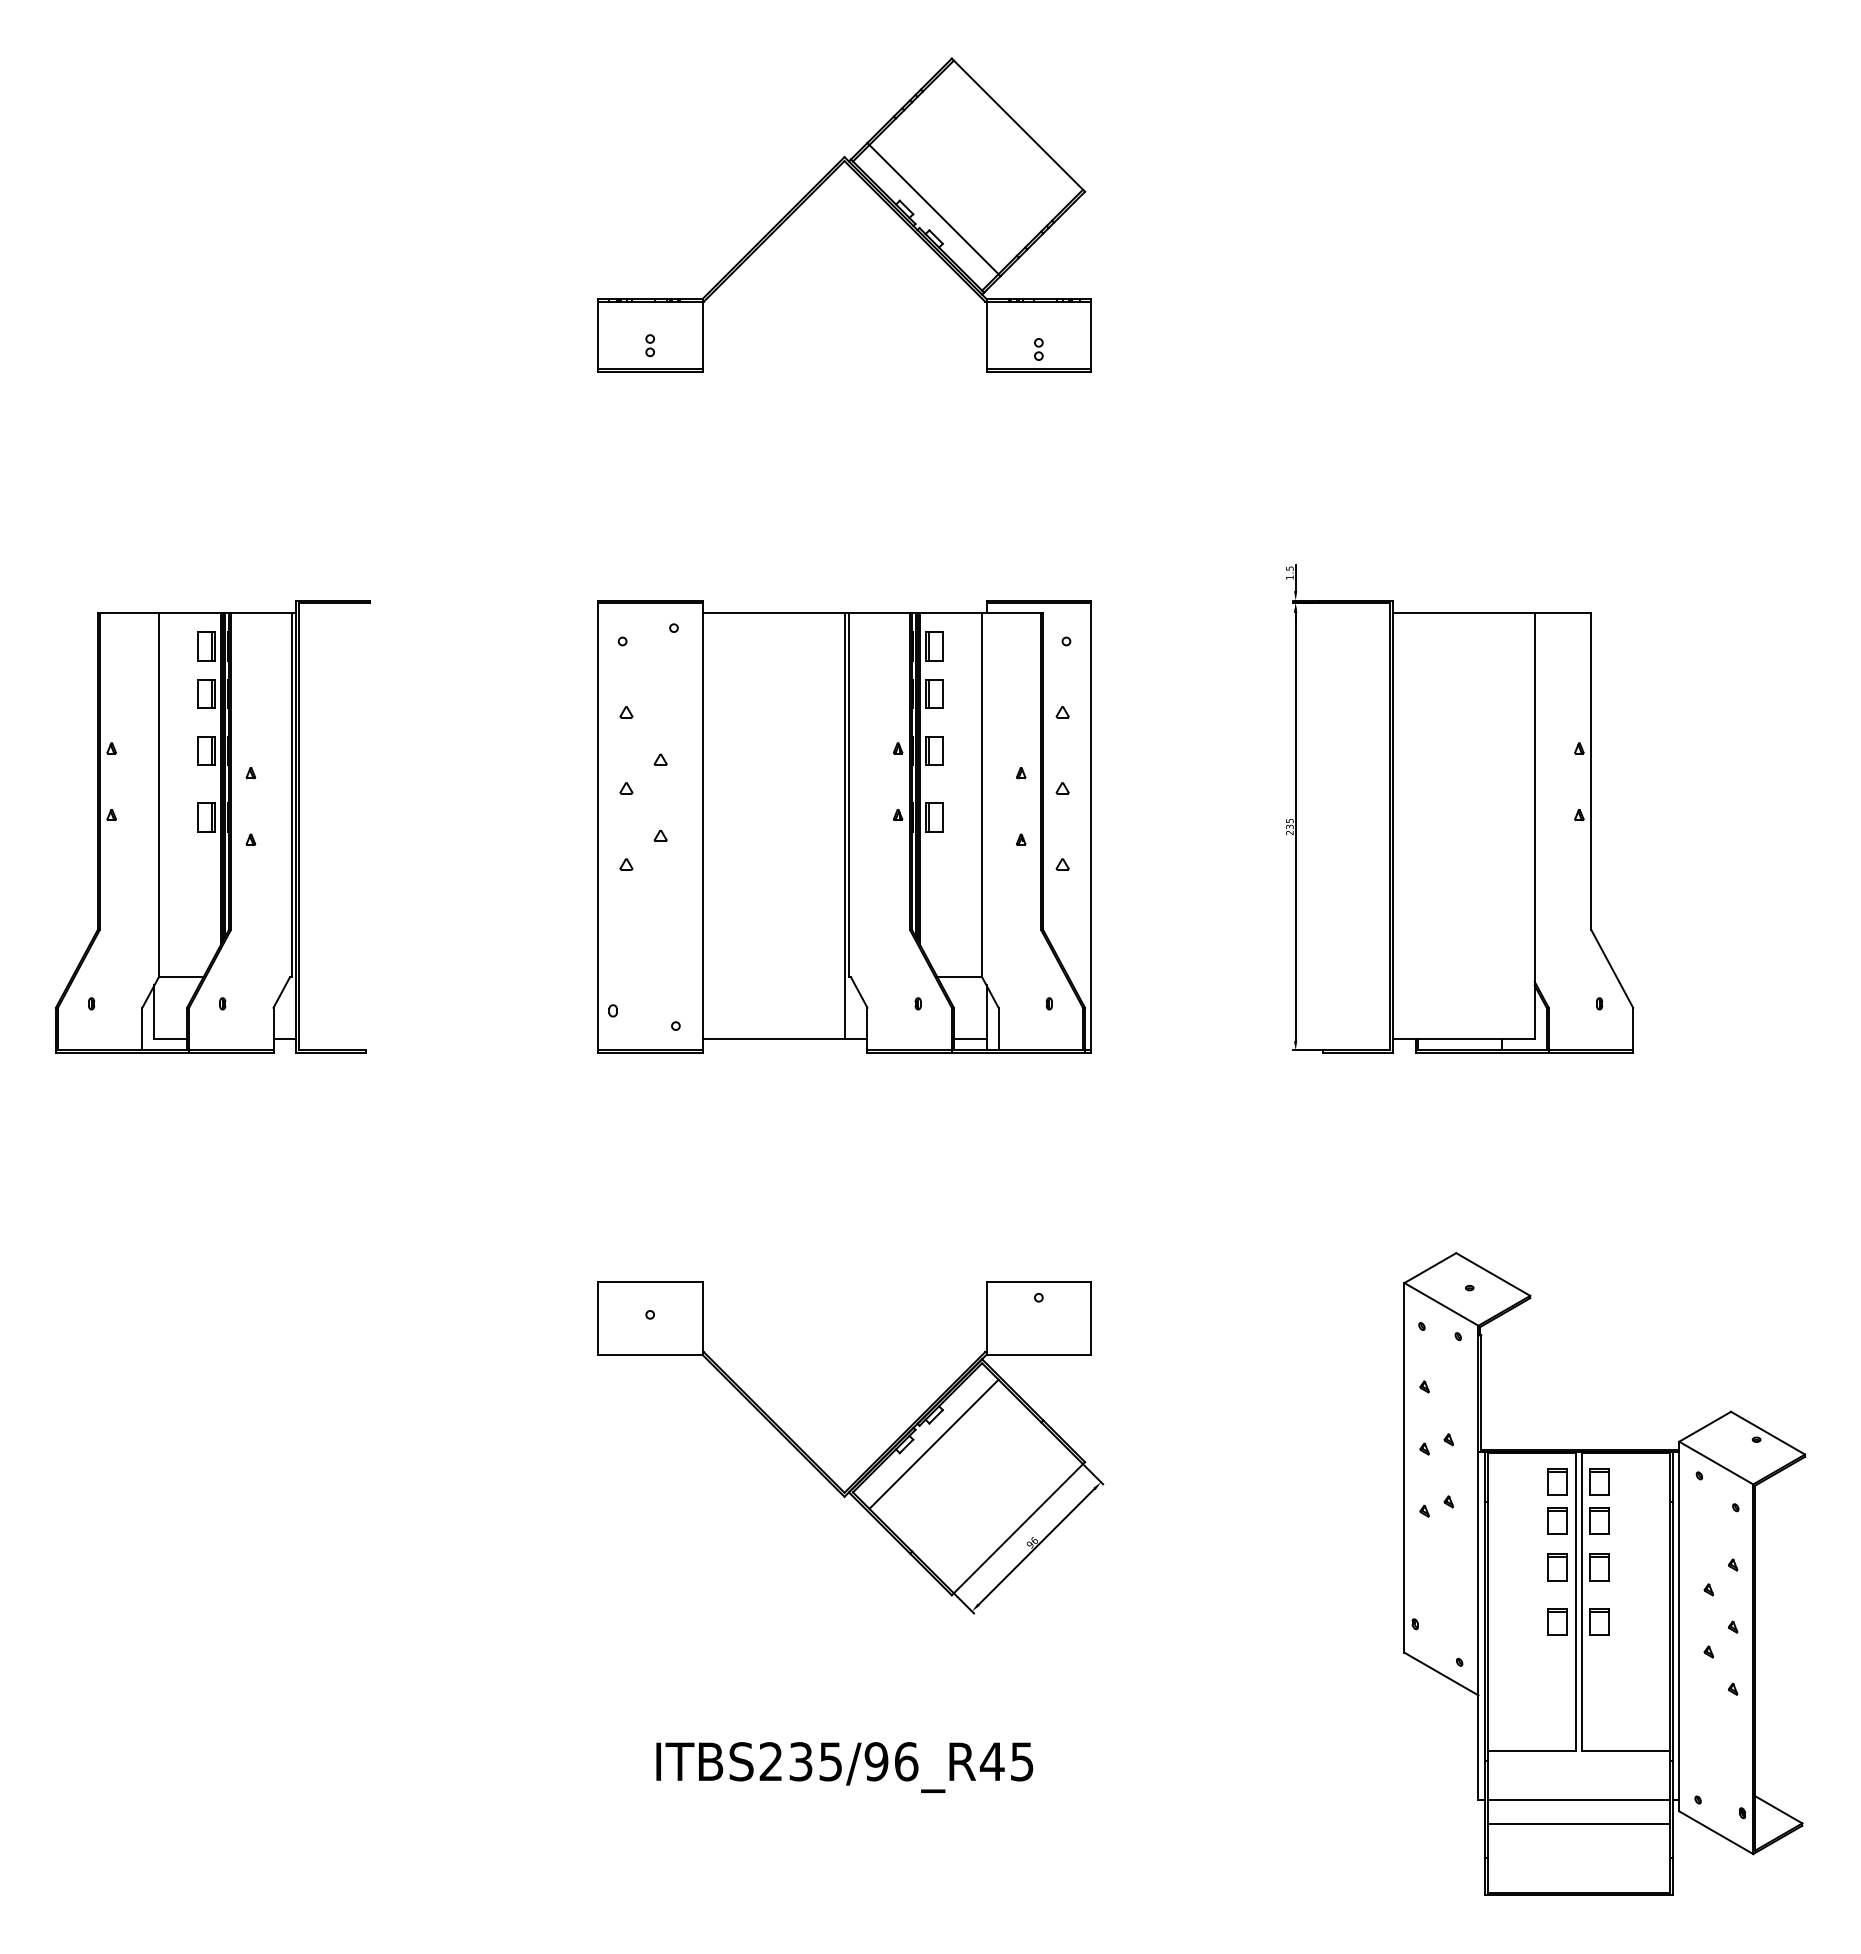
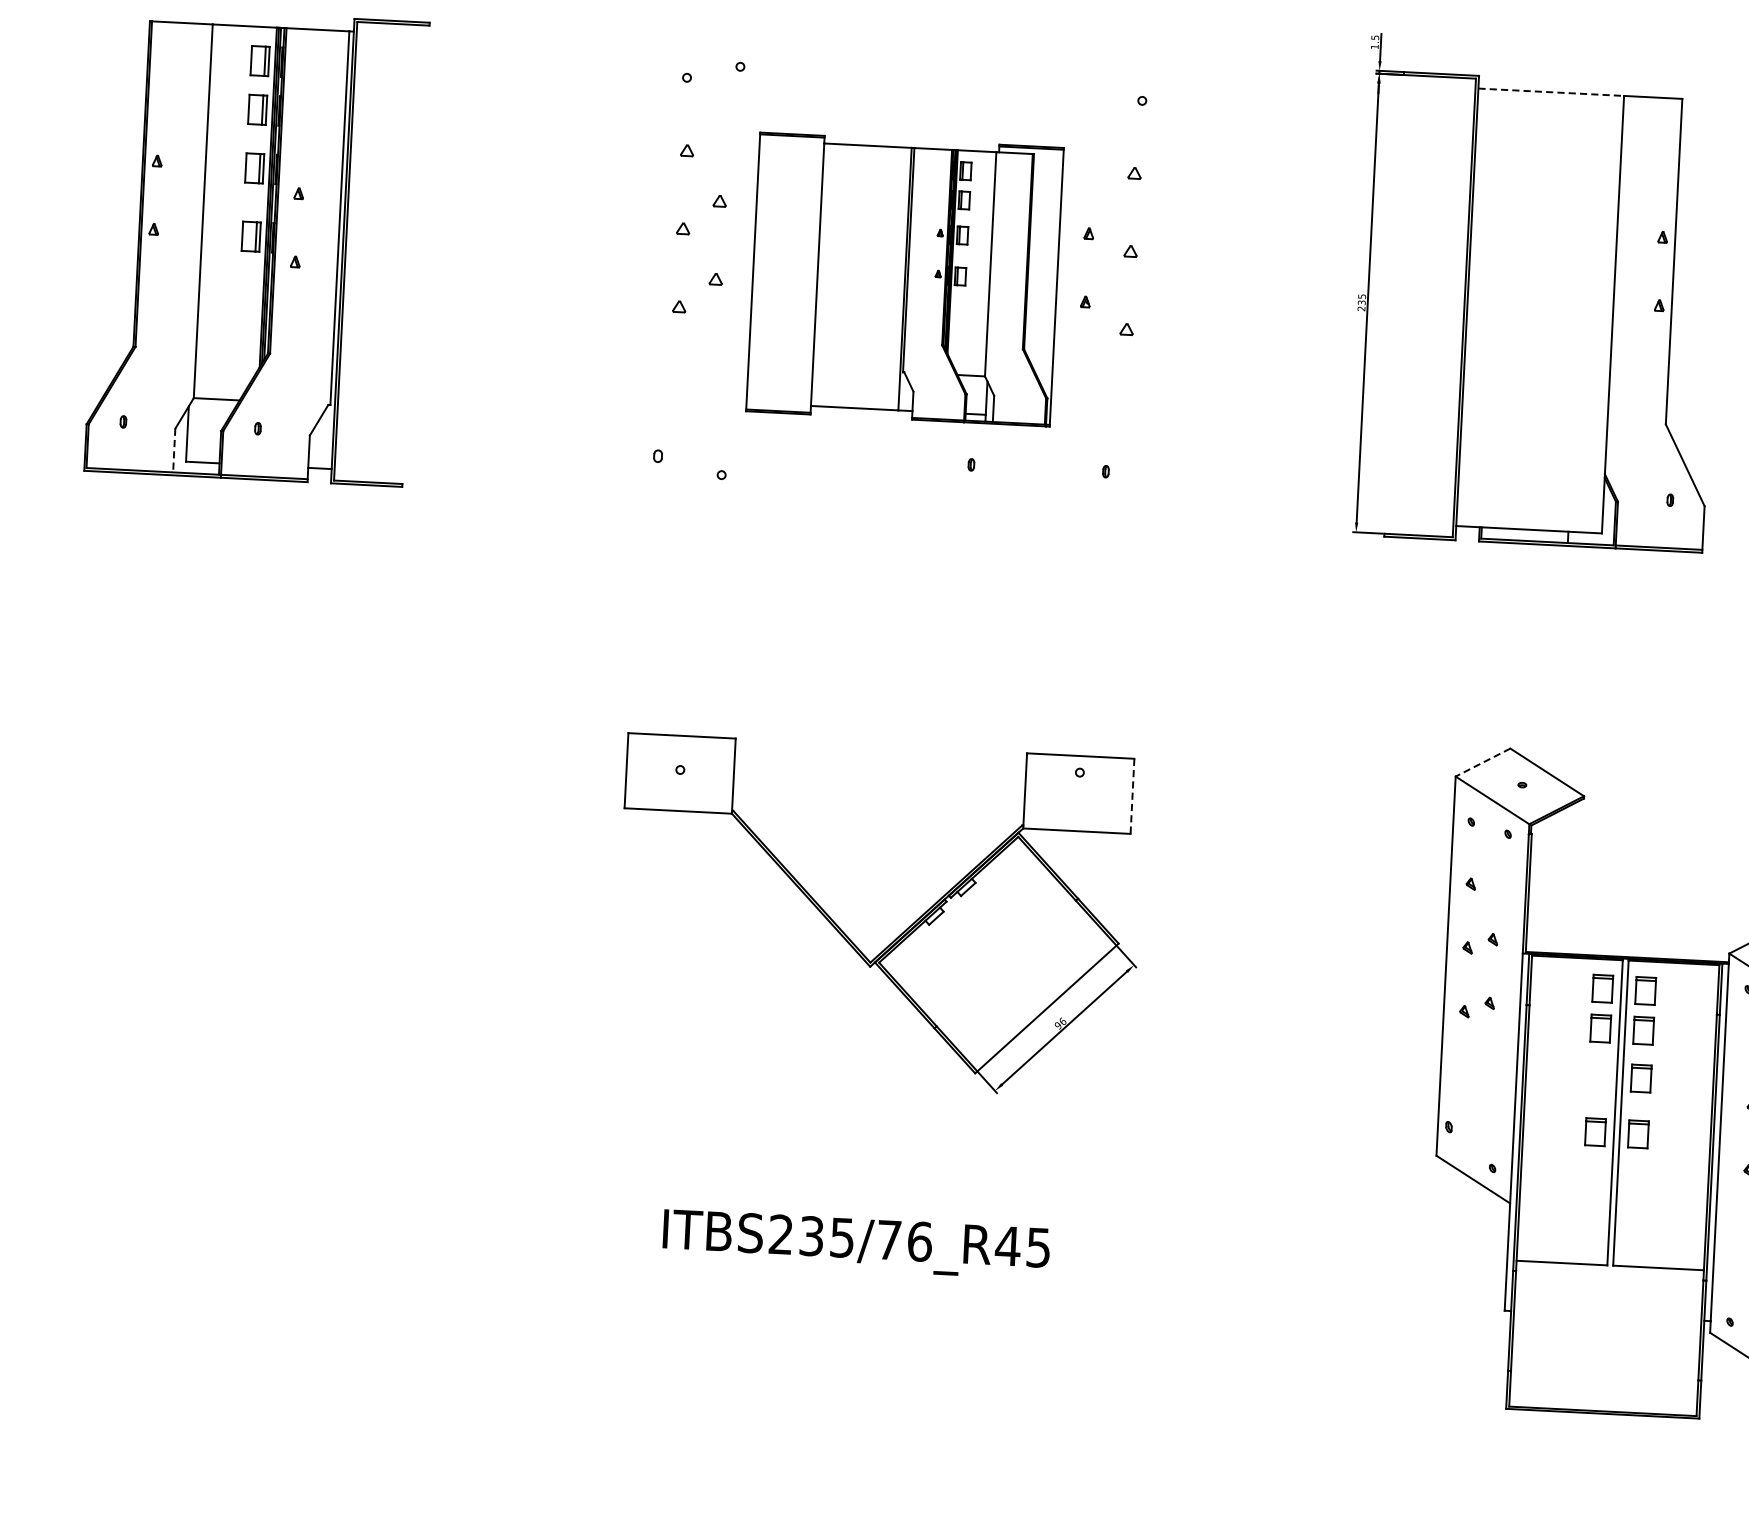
line: (1464, 612) -> (1552, 91), solid -> dashed
part: (844, 826) -> (905, 279), size x0.6
line: (142, 1029) -> (174, 450), solid -> dashed
line: (1430, 1268) -> (1483, 762), solid -> dashed
line: (1091, 1318) -> (1132, 796), solid -> dashed
line: (933, 1443) -> (964, 916), removed
part: (1557, 1567) -> (1597, 1076), removed
text: (876, 1761) -> (889, 1239), ITBS235/96_R45 -> ITBS235/76_R45
line: (1578, 1800) -> (1607, 1316), removed
line: (1578, 1824) -> (1606, 1341), removed

